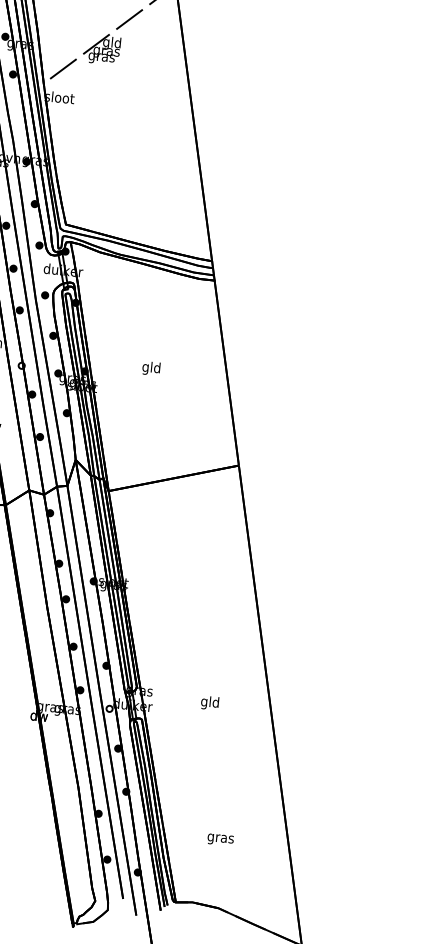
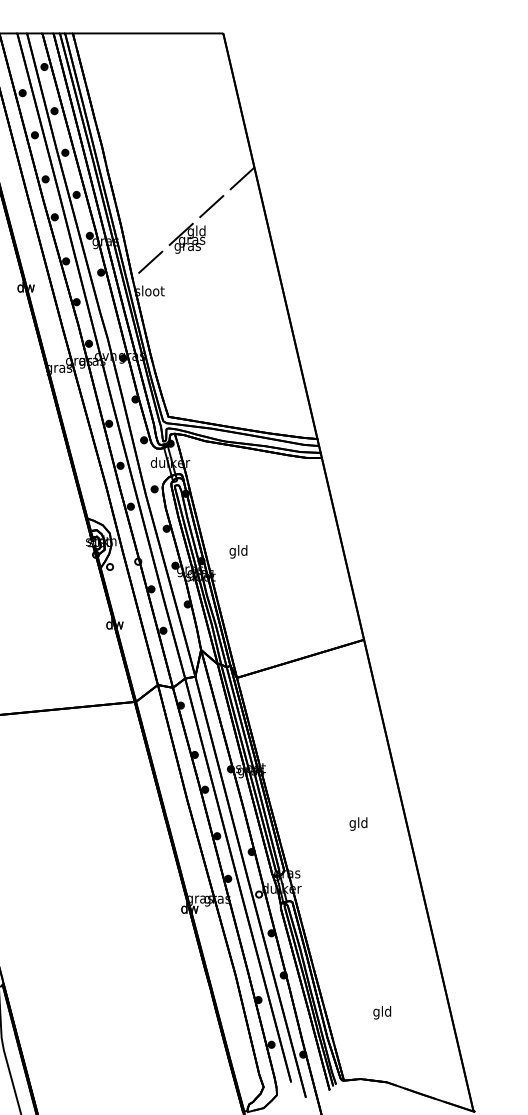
text: (151, 368) -> (238, 551), moved
text: (210, 702) -> (358, 823), moved
text: (220, 838) -> (382, 1012), gras -> gld

